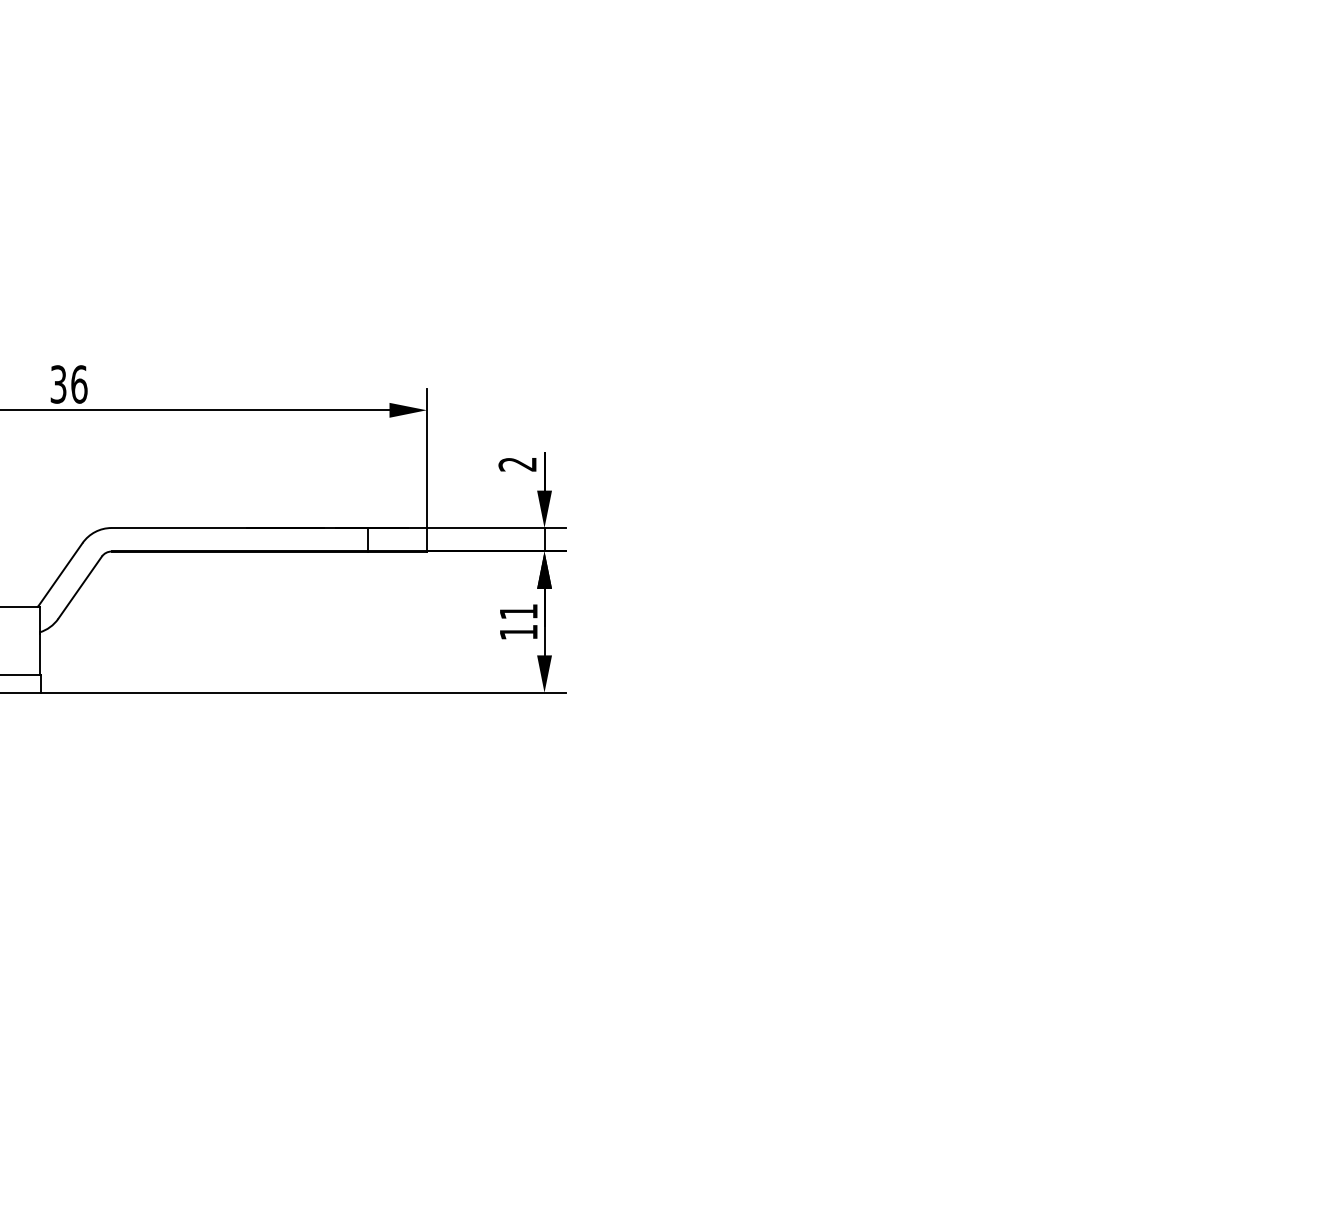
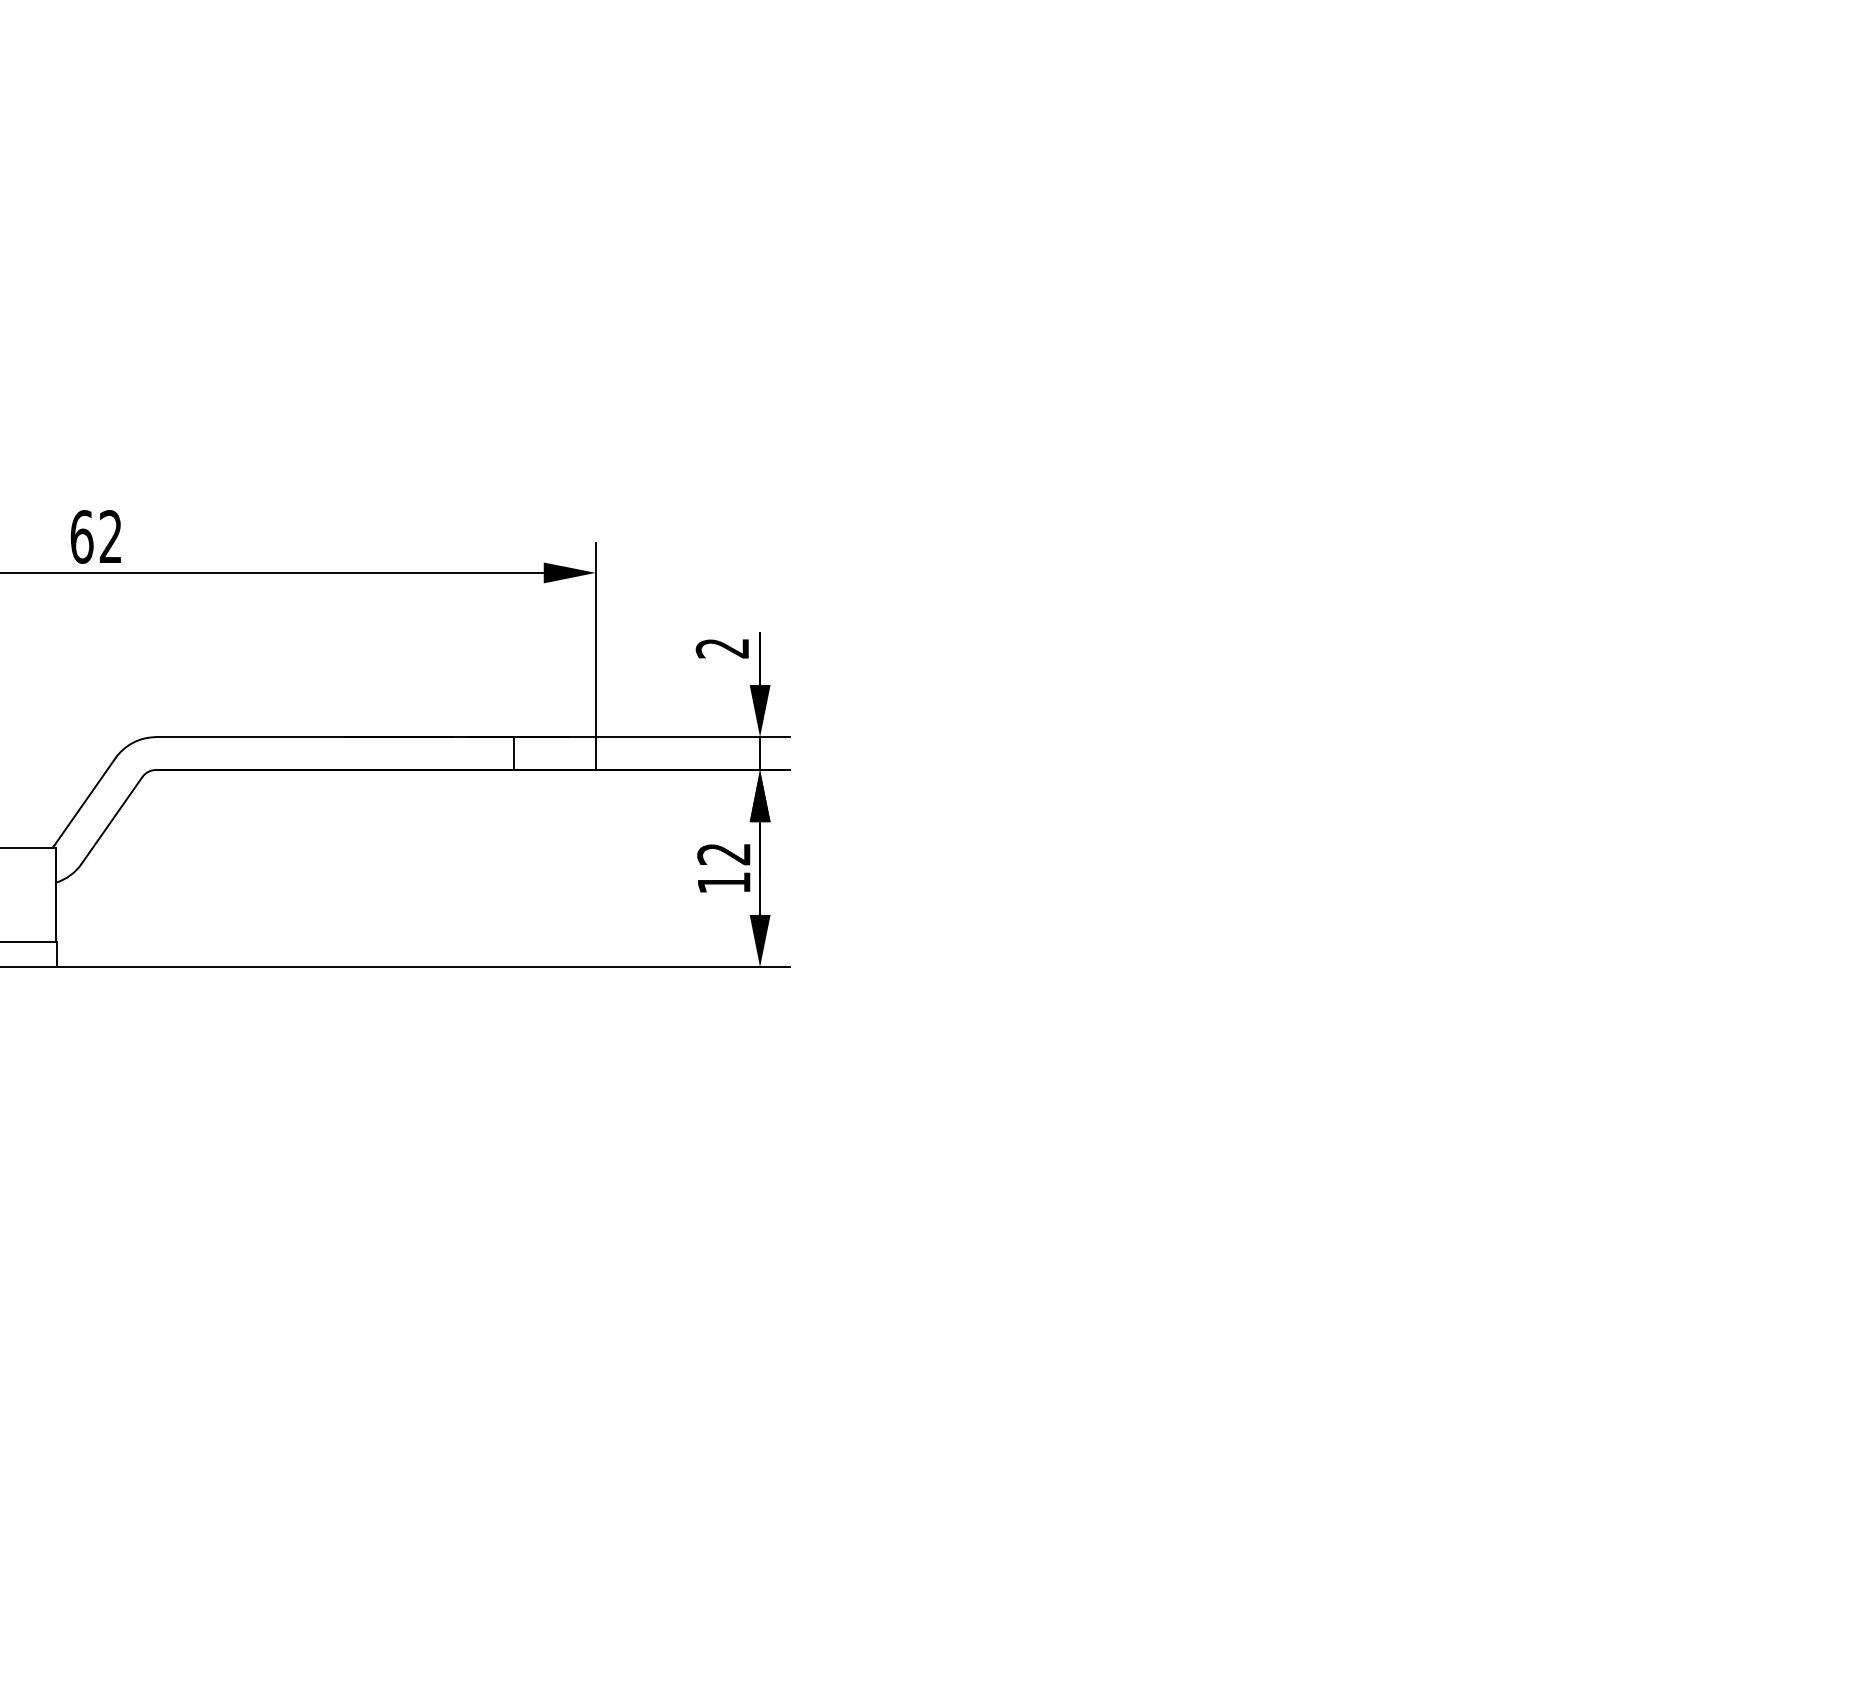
text: (69, 384) -> (96, 536), 36 -> 62
text: (518, 612) -> (723, 854), 11 -> 12

